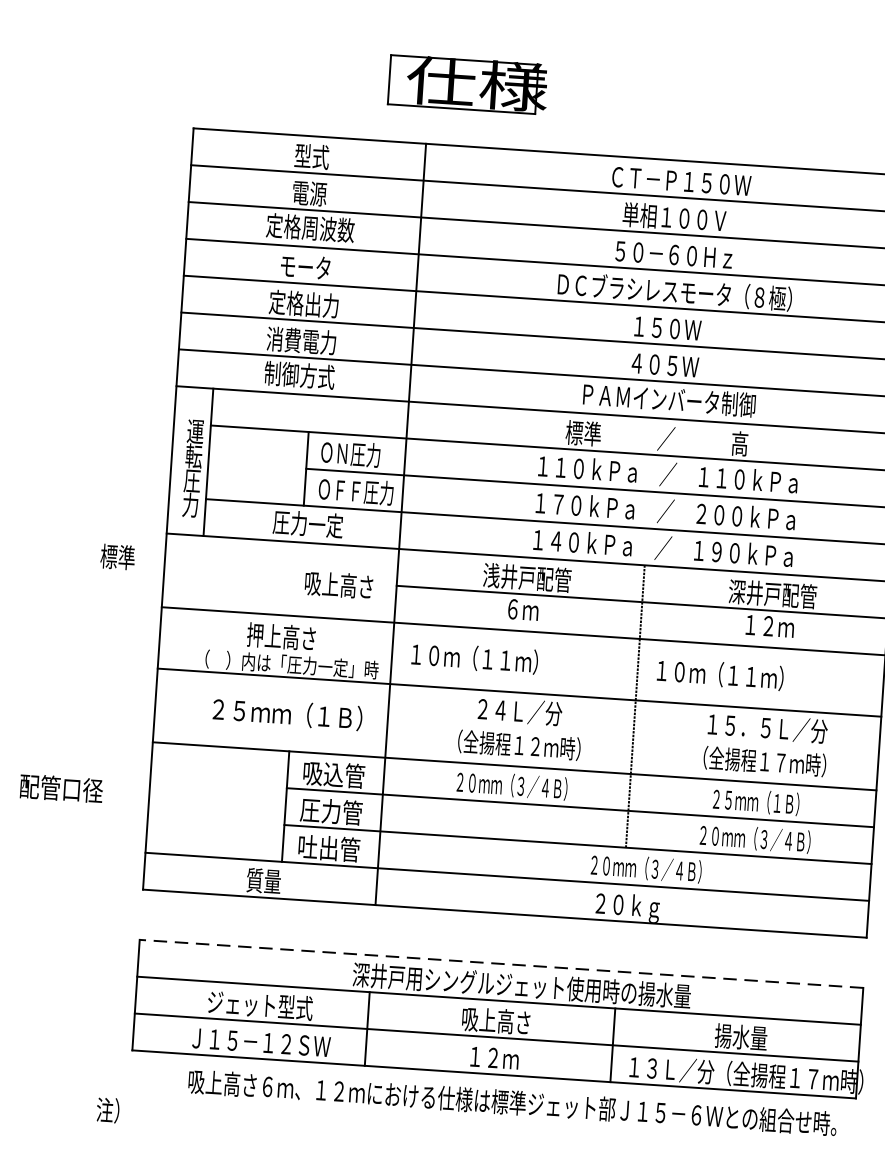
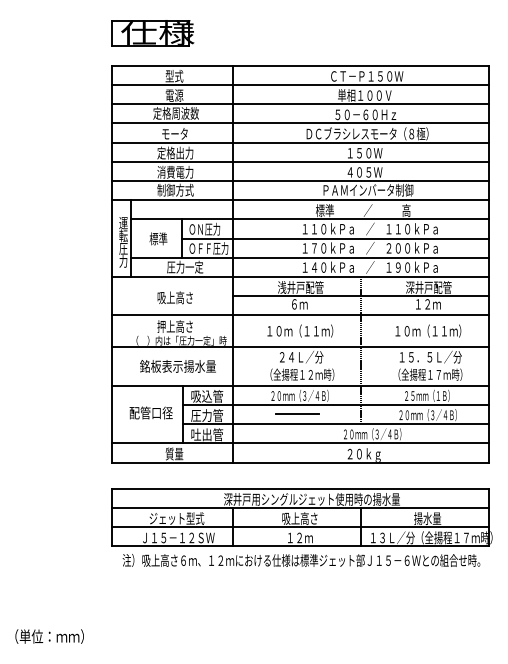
part: (467, 84) -> (152, 33), moved
text: (117, 556) -> (158, 238), moved
text: (337, 584) -> (174, 297), moved
text: (475, 657) -> (300, 330), moved
text: (720, 673) -> (428, 330), moved
text: (284, 711) -> (179, 365), ２５ｍｍ（１Ｂ） -> 銘板表示揚水量
text: (60, 787) -> (150, 412), moved
line: (504, 819) -> (297, 413), added
line: (501, 963) -> (300, 488), dashed -> solid
text: (108, 1110) -> (128, 560), moved

